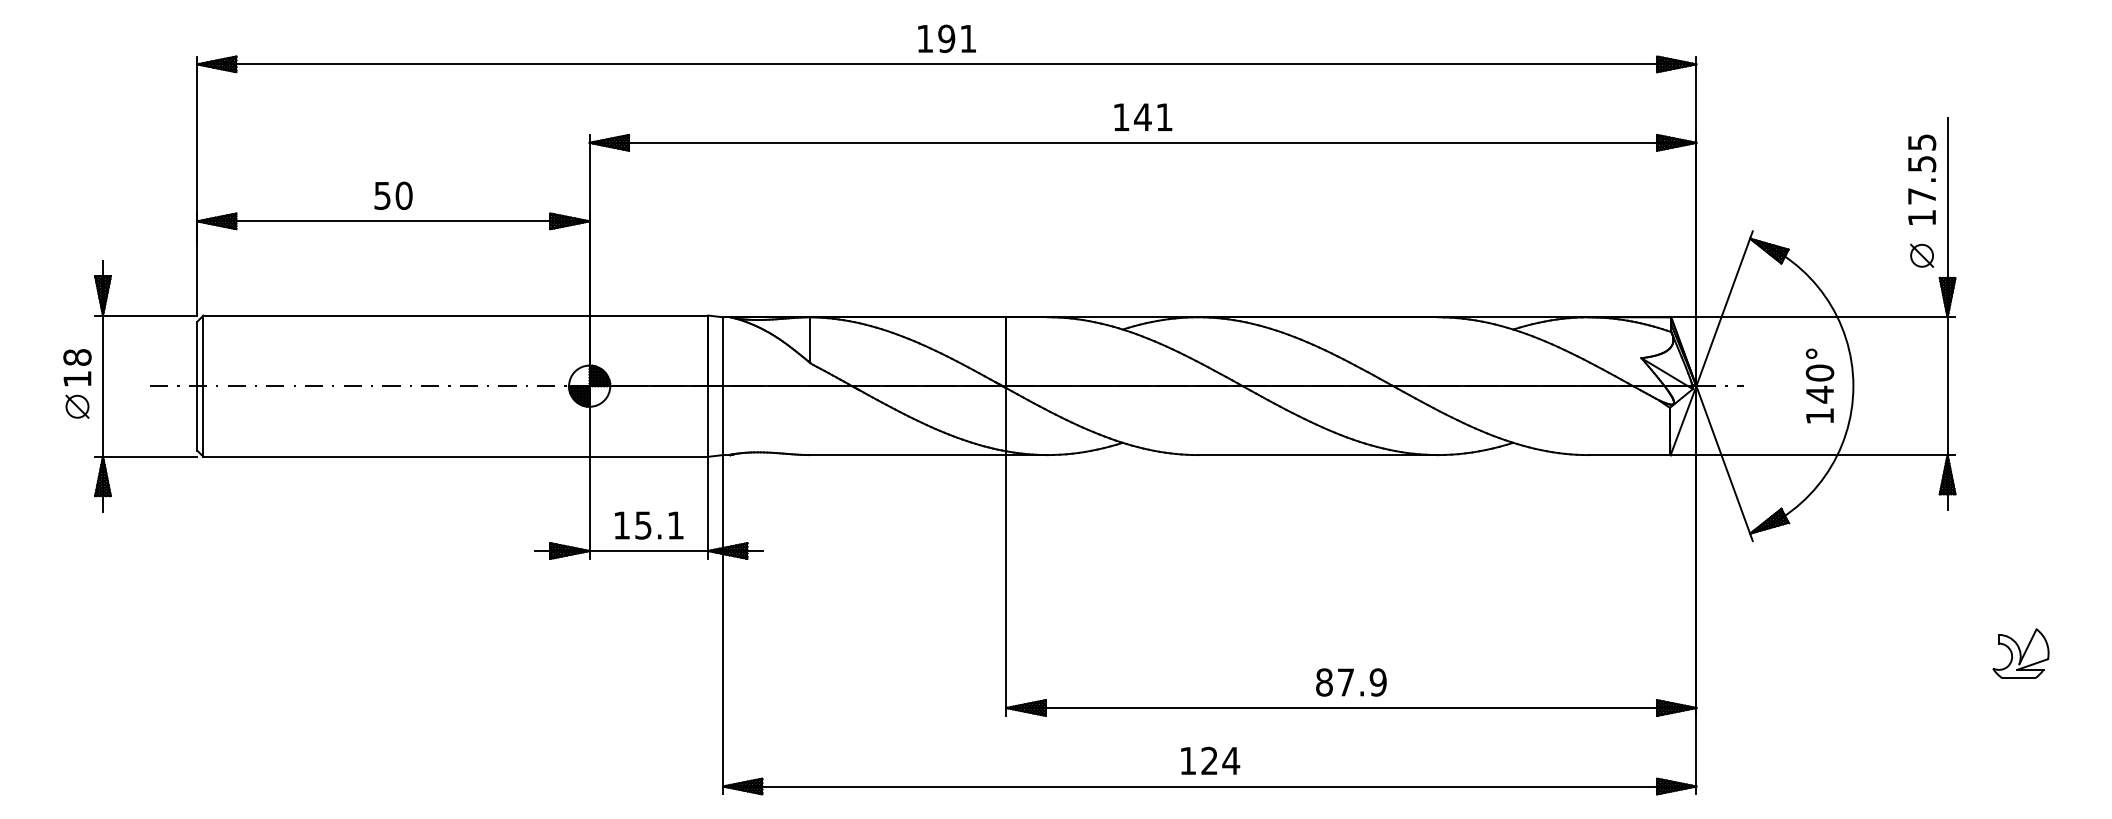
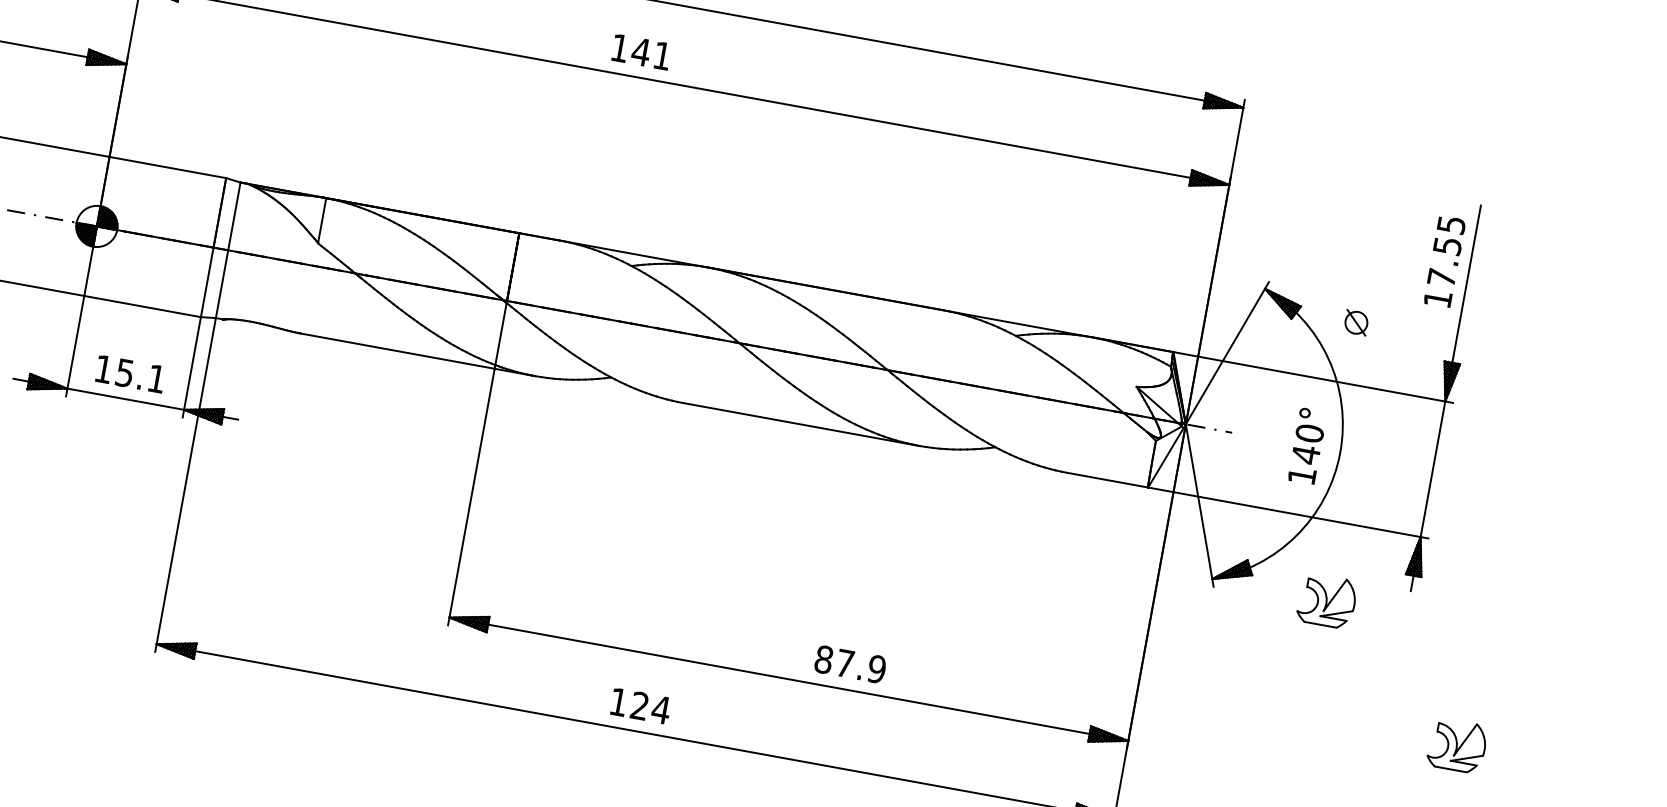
text: (1143, 116) -> (641, 51), moved
part: (1922, 255) -> (1356, 322), moved
part: (1866, 534) -> (1326, 600), added
text: (1351, 682) -> (850, 664), moved

